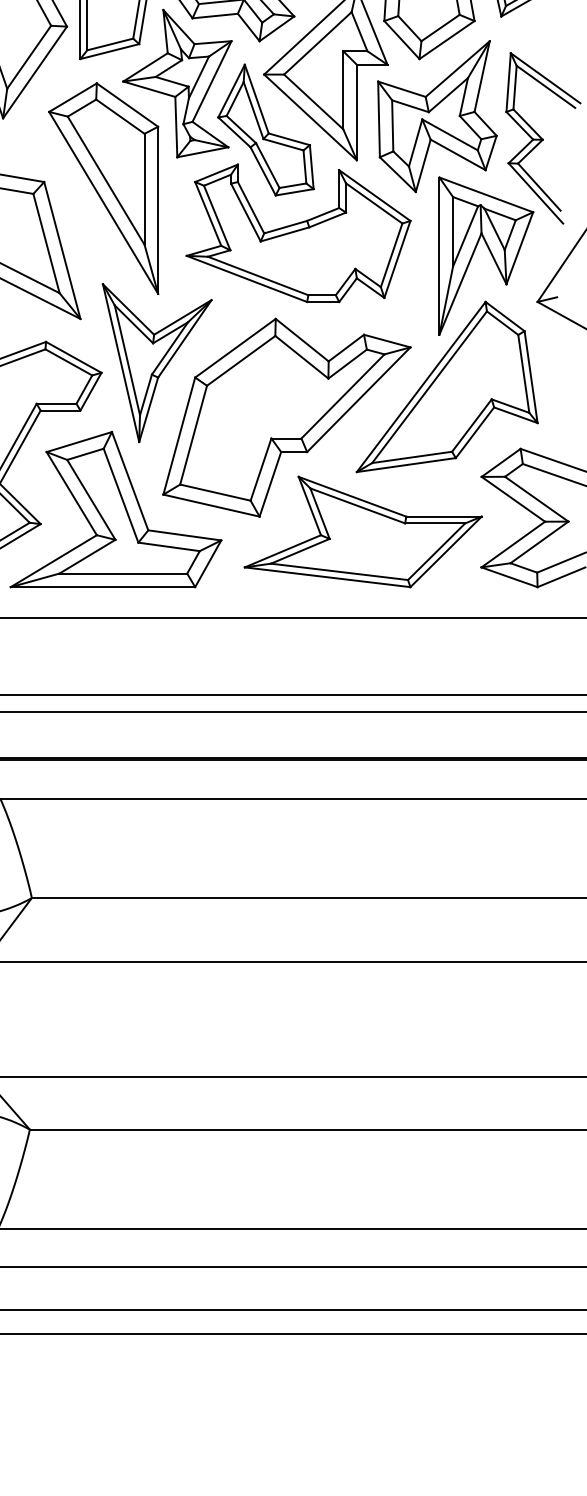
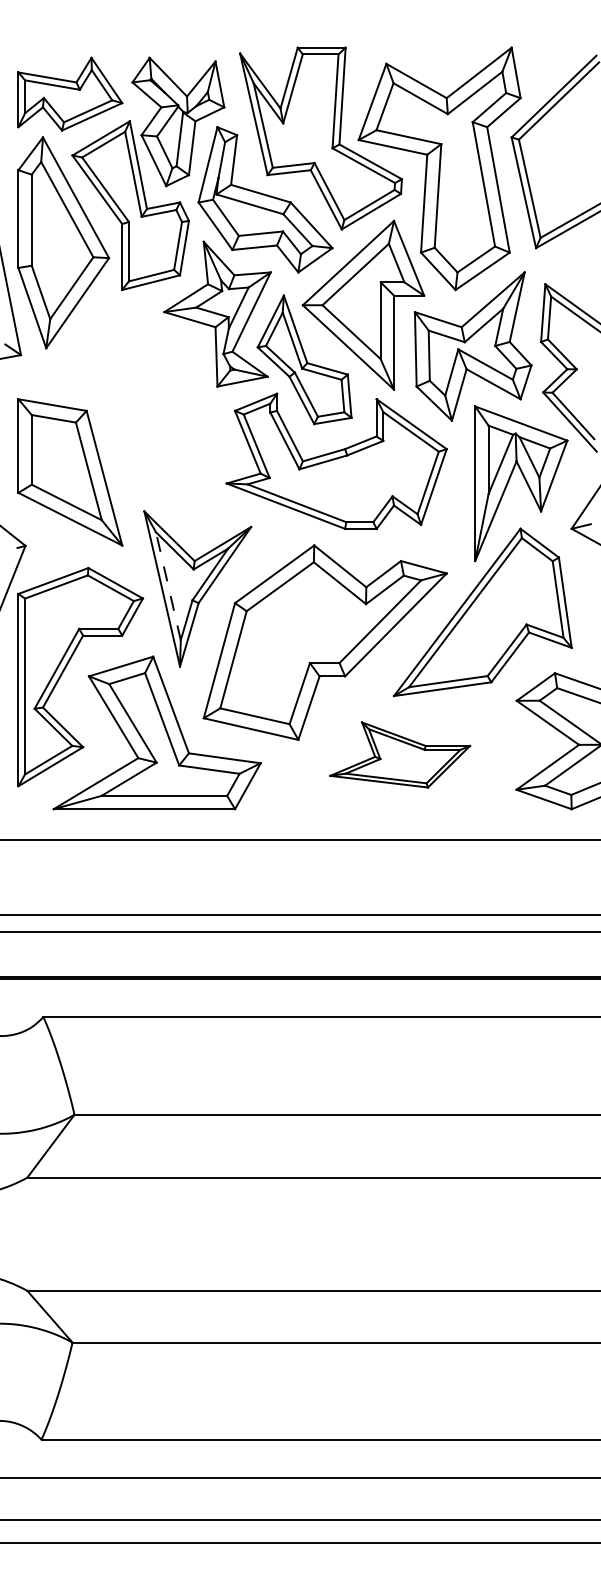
part: (103, 187) -> (144, 416), removed
line: (127, 359) -> (168, 585), solid -> dashed
part: (362, 531) -> (399, 754), size x0.6

